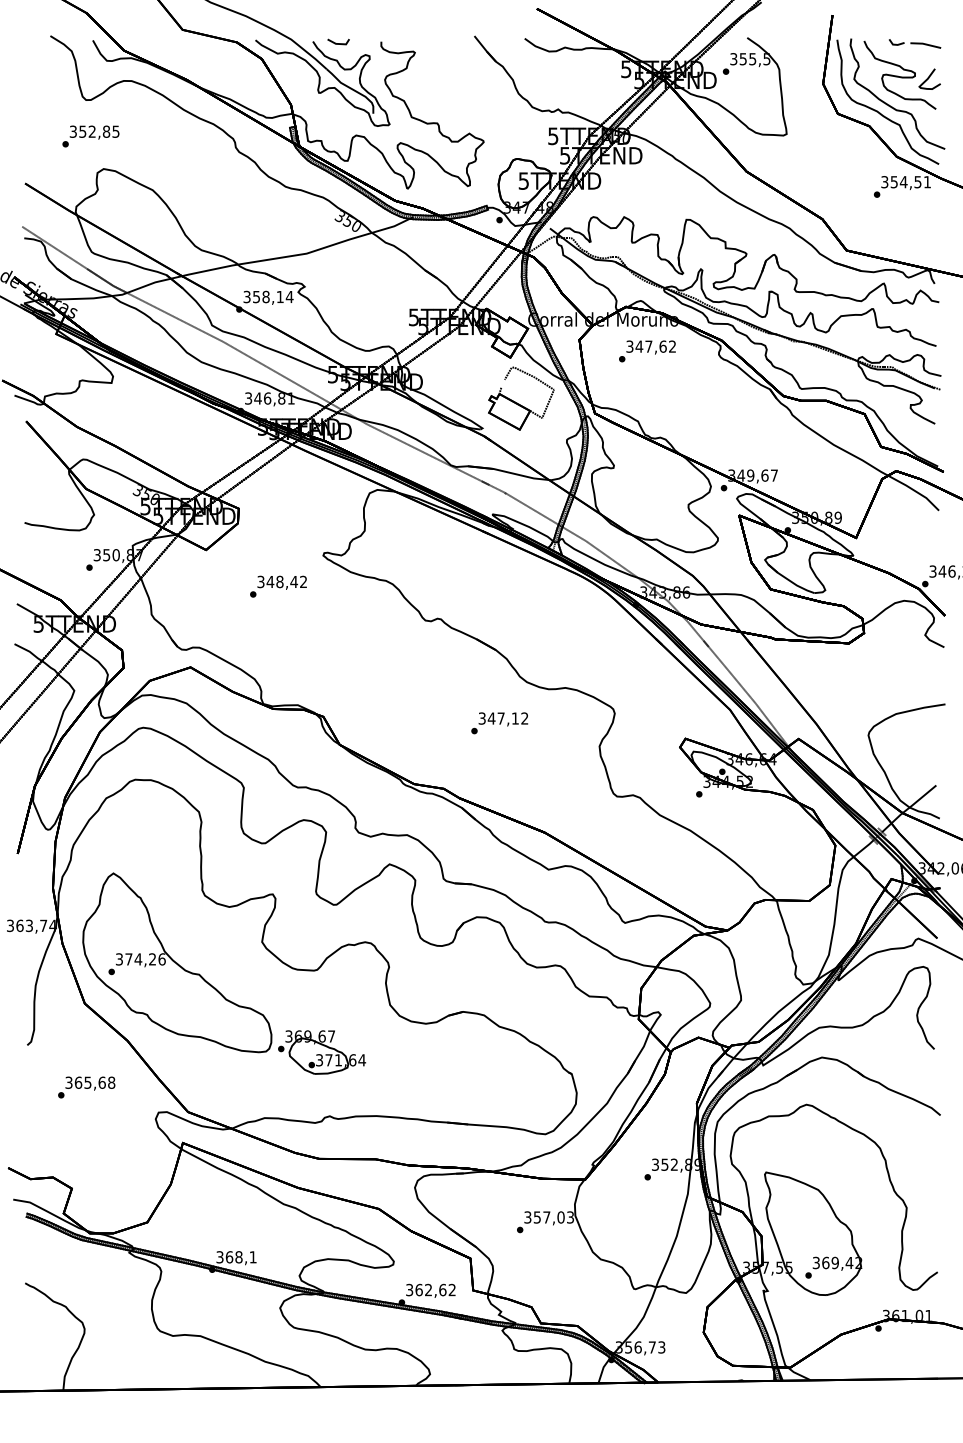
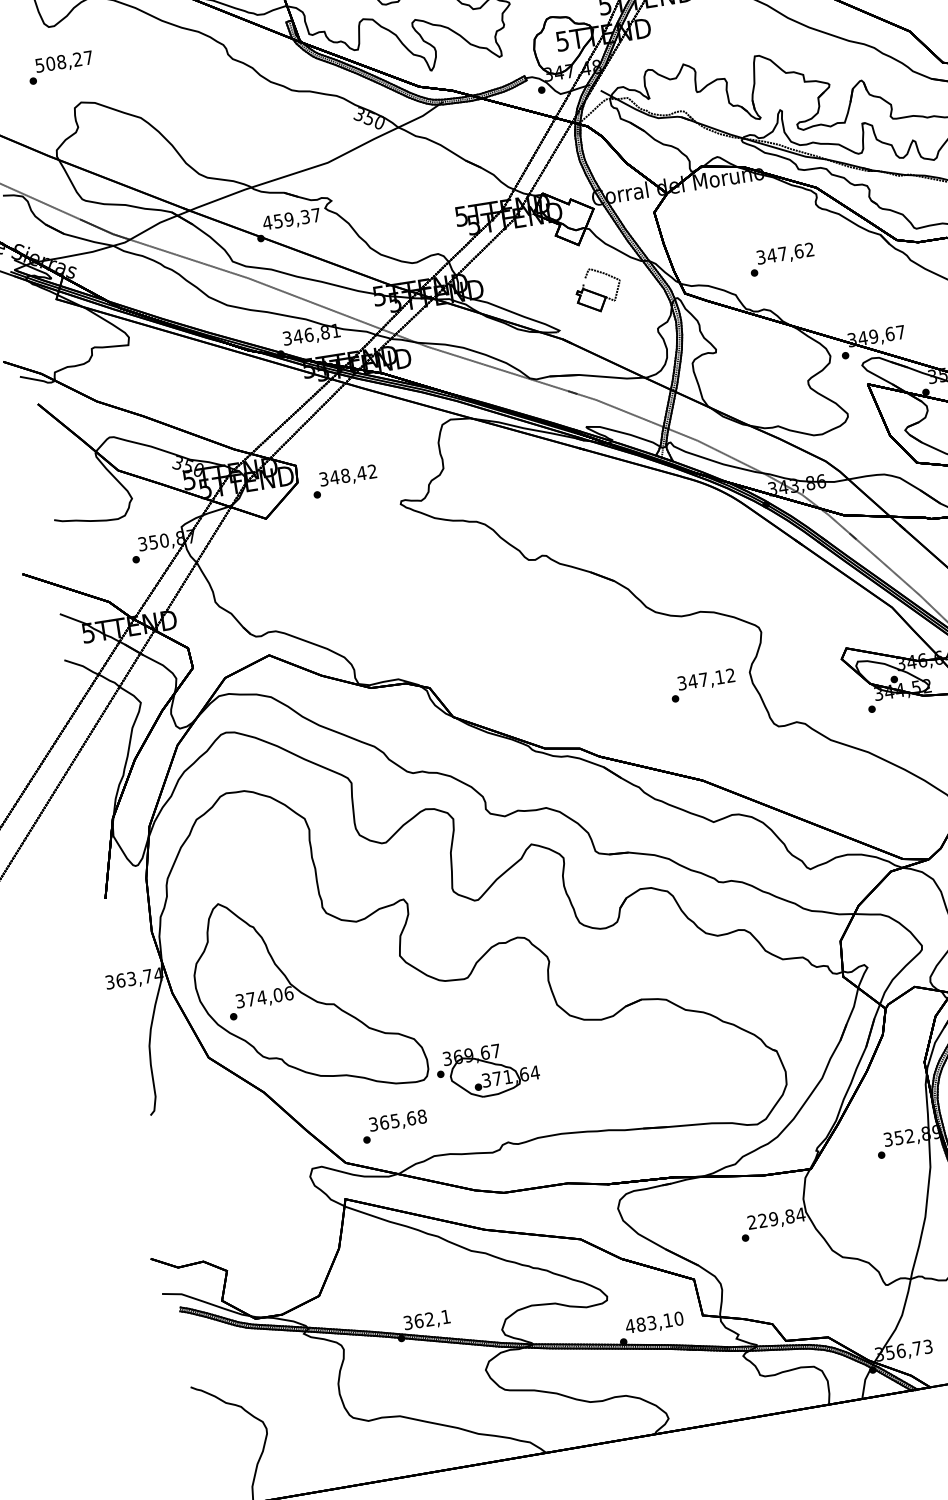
text: (94, 131) -> (63, 61), 352,85 -> 508,27
text: (268, 296) -> (291, 218), 358,14 -> 459,37
text: (647, 351) -> (782, 259), moved
part: (521, 398) -> (598, 289), size x0.6
text: (278, 586) -> (344, 481), moved
text: (499, 723) -> (702, 685), moved
text: (152, 959) -> (277, 995), 374,26 -> 374,06
text: (86, 1087) -> (394, 1126), moved
text: (549, 1217) -> (776, 1218), 357,03 -> 229,84
text: (238, 1257) -> (429, 1319), 368,1 -> 362,1
text: (430, 1289) -> (653, 1321), 362,62 -> 483,10

